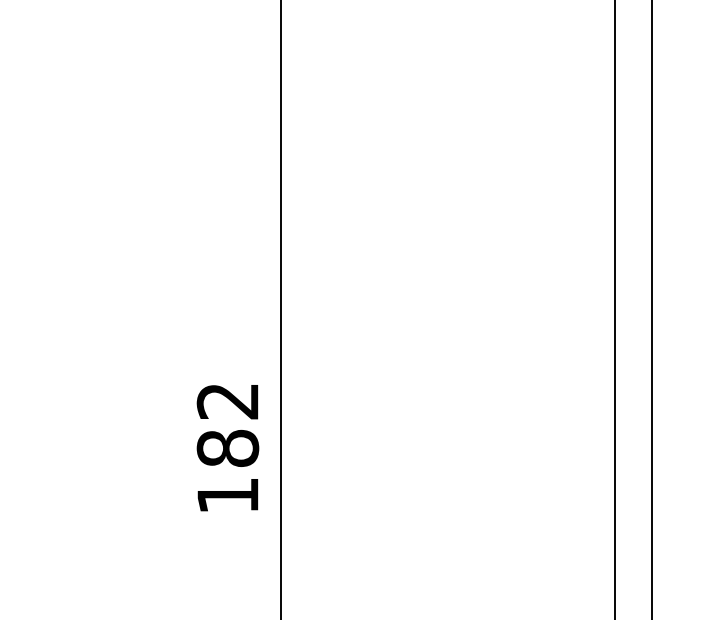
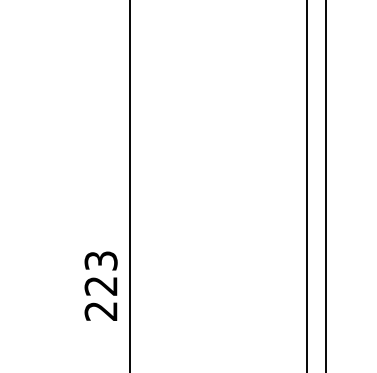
text: (226, 447) -> (100, 285), 182 -> 223

